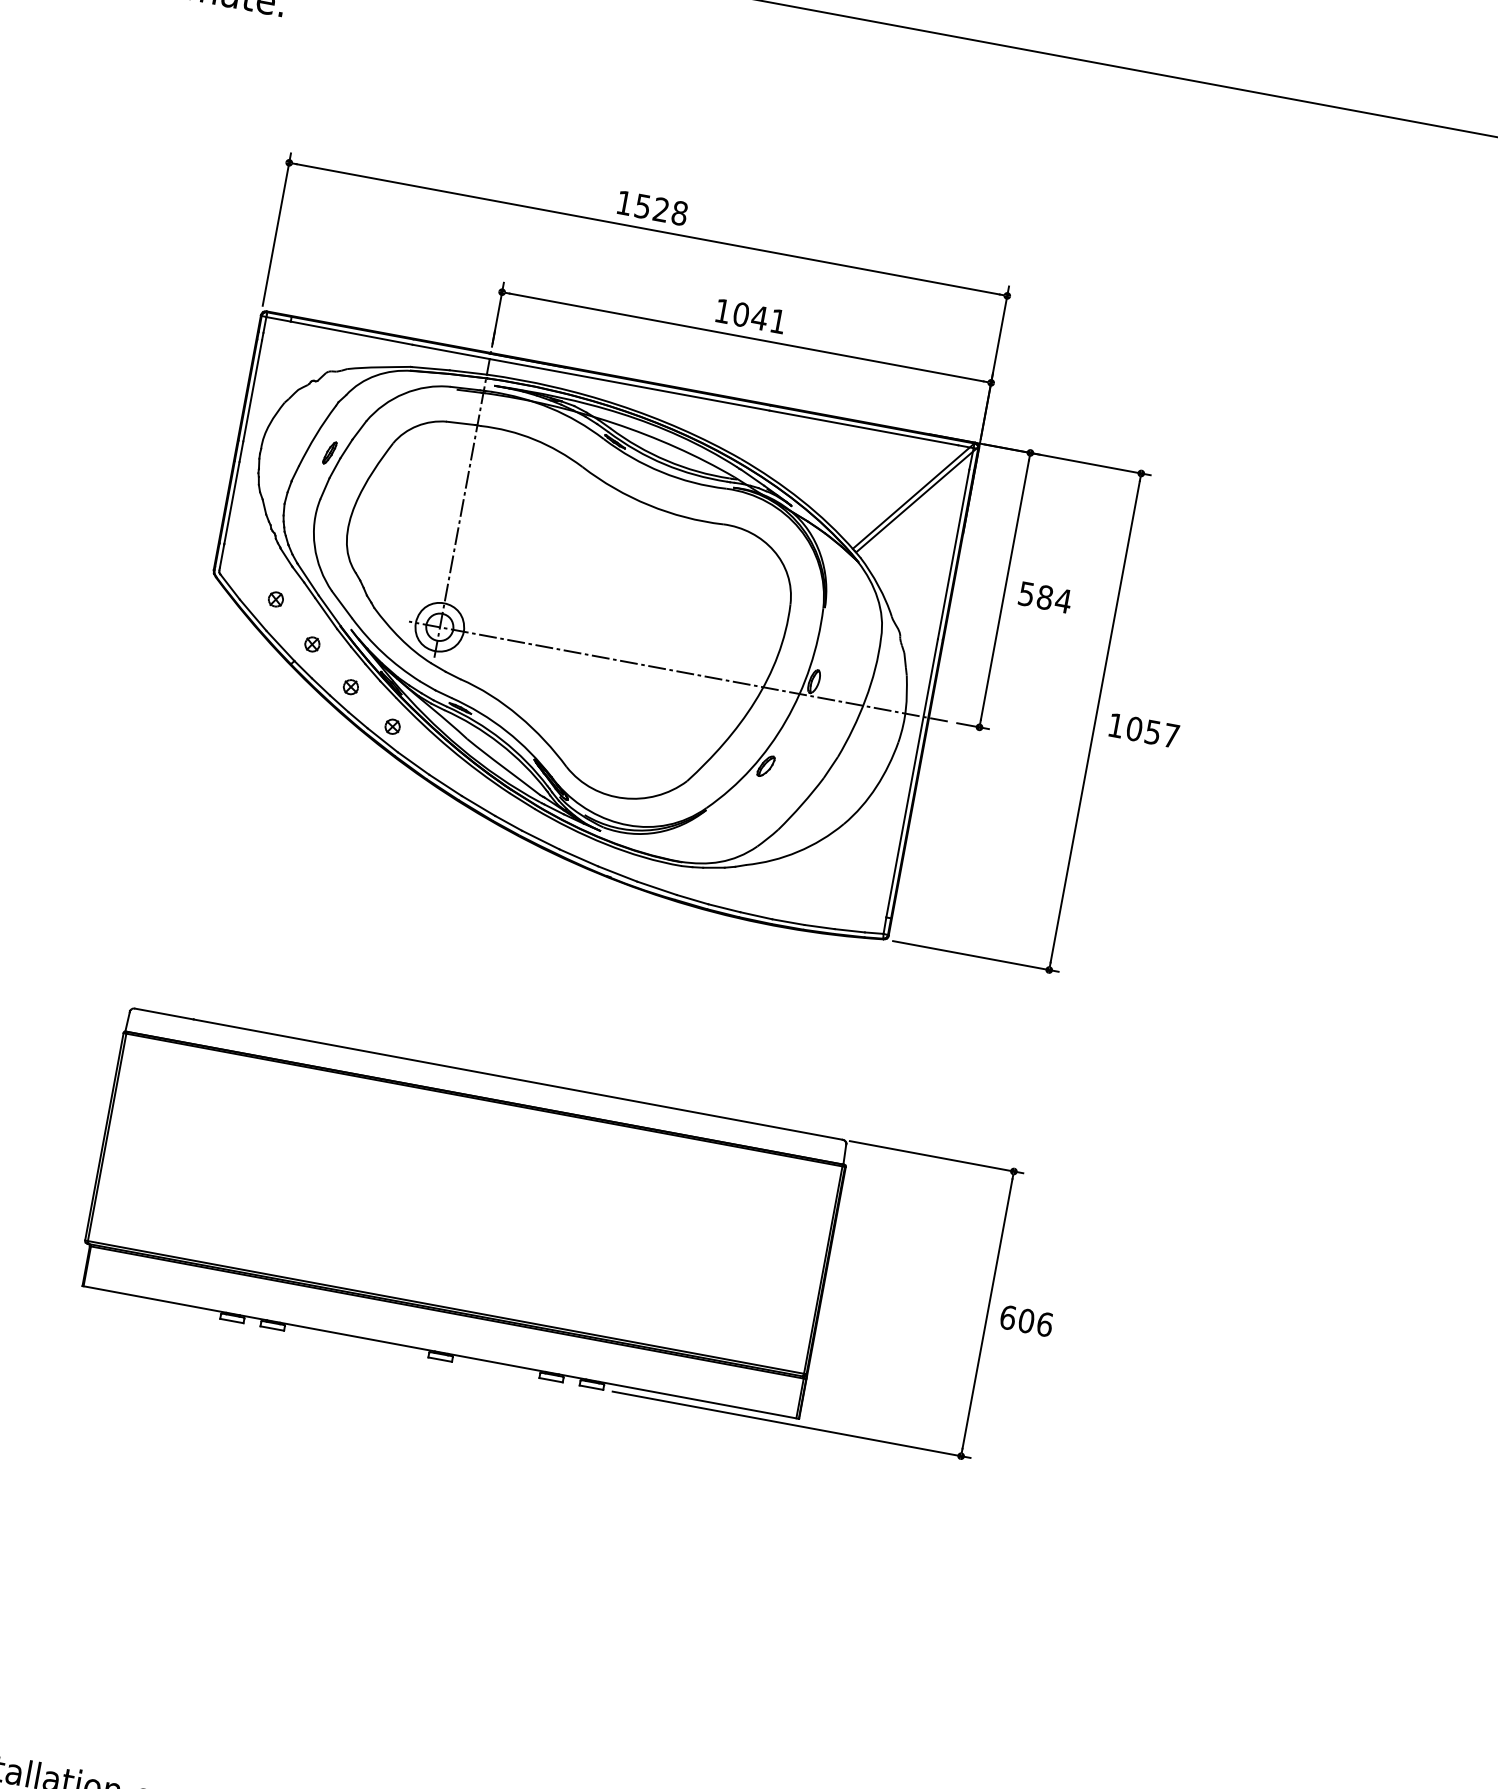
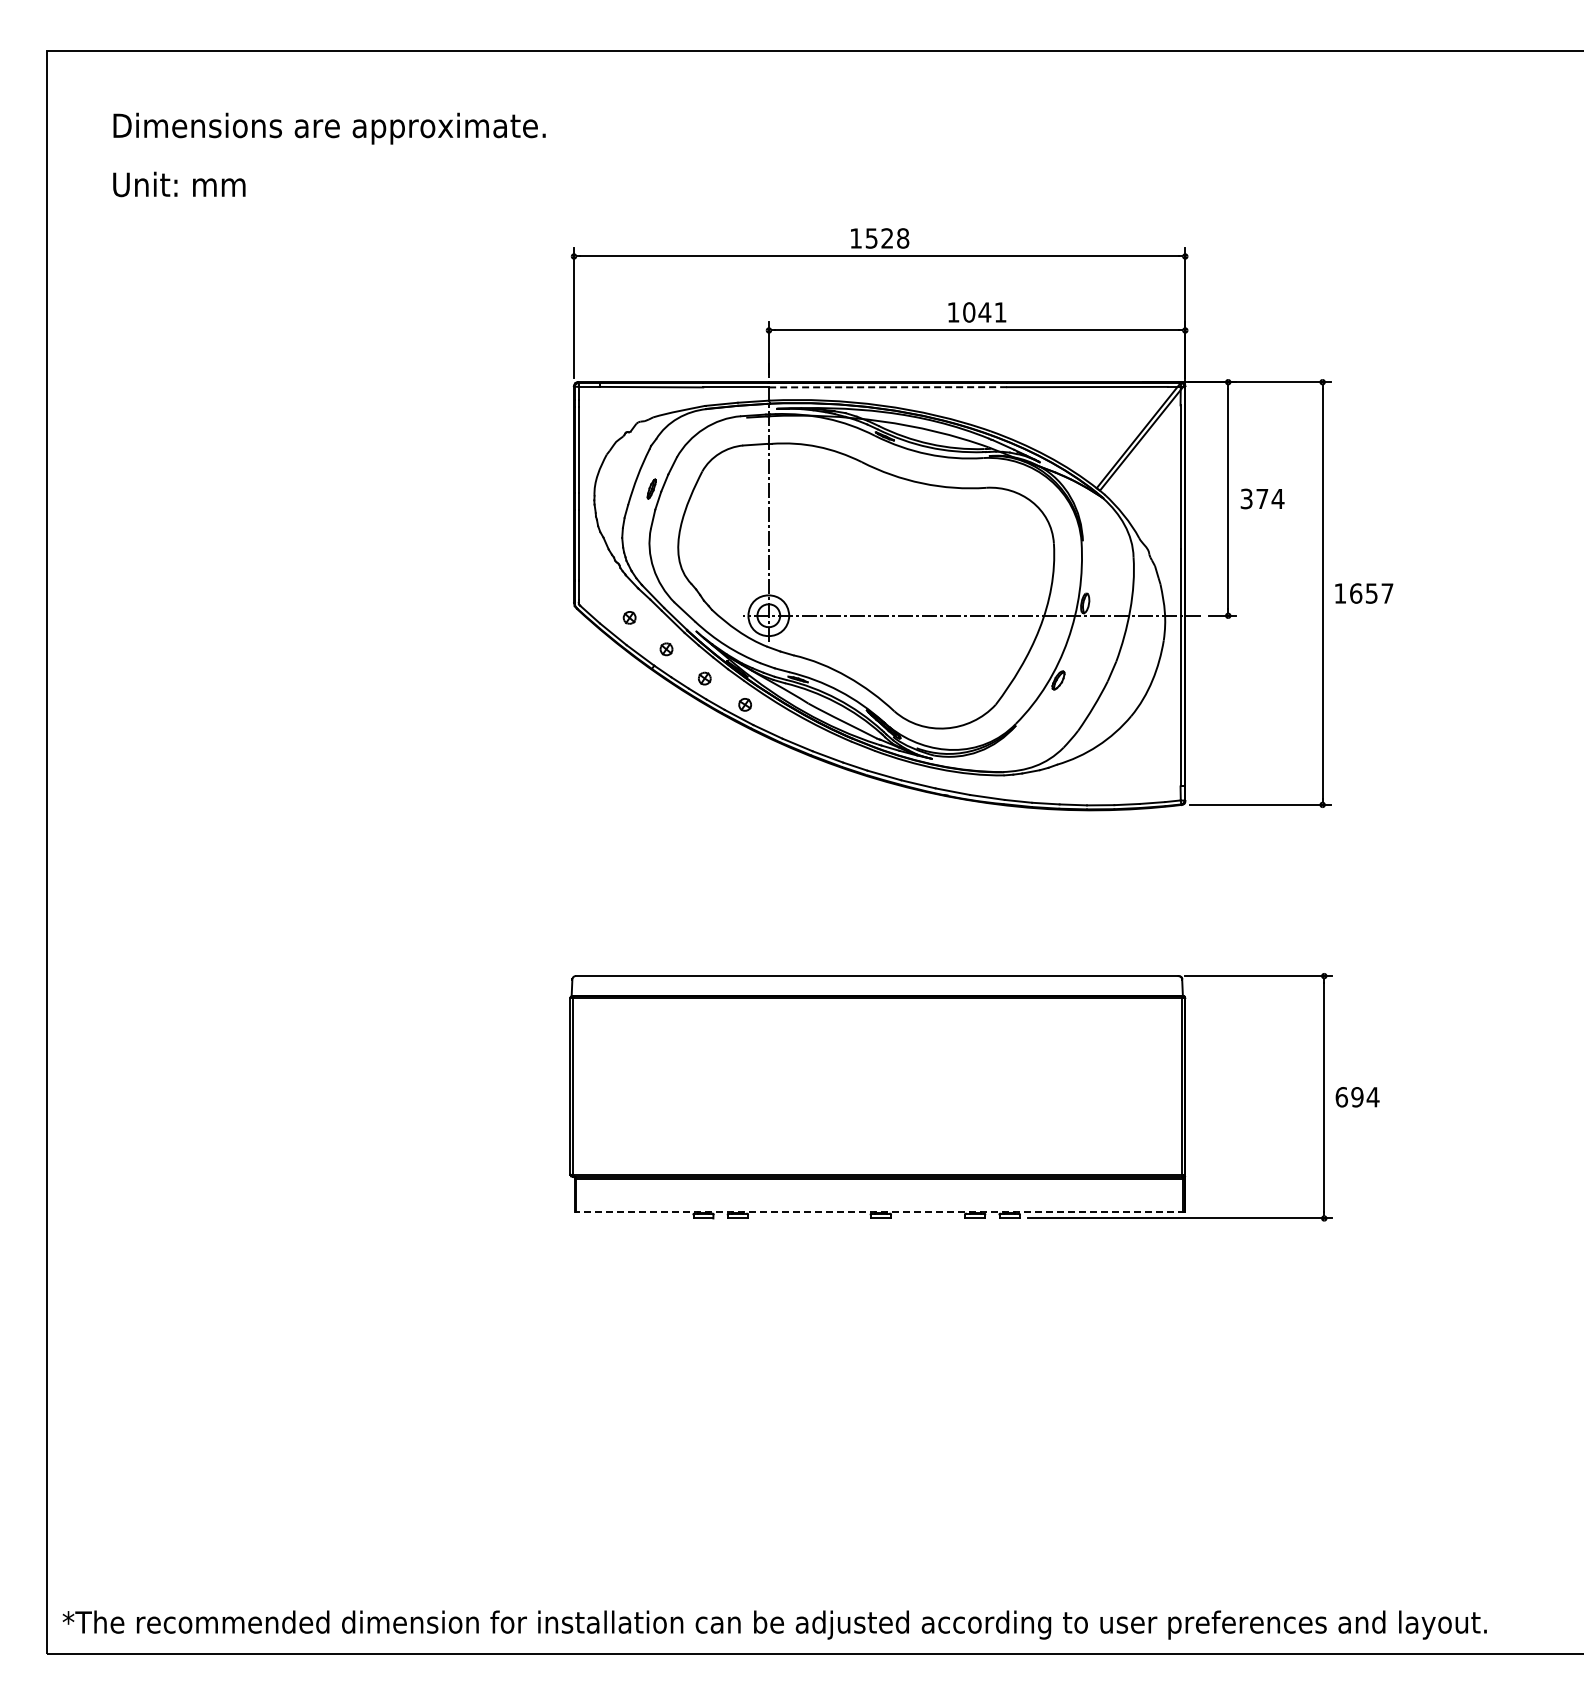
line: (628, 384) -> (887, 387), solid -> dashed
text: (1035, 595) -> (1254, 498), 584 -> 374
text: (1135, 729) -> (1356, 593), 1057 -> 1657
text: (1035, 1323) -> (1365, 1097), 606 -> 694
line: (439, 1352) -> (879, 1212), solid -> dashed

